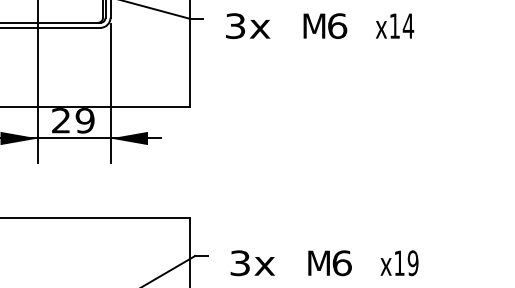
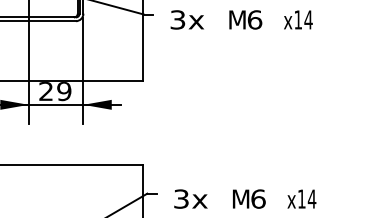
text: (412, 263) -> (311, 199), 19 -> 14

